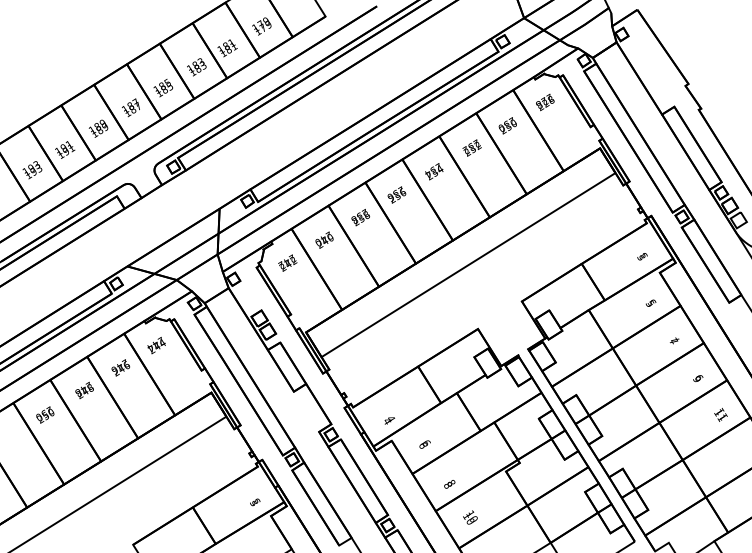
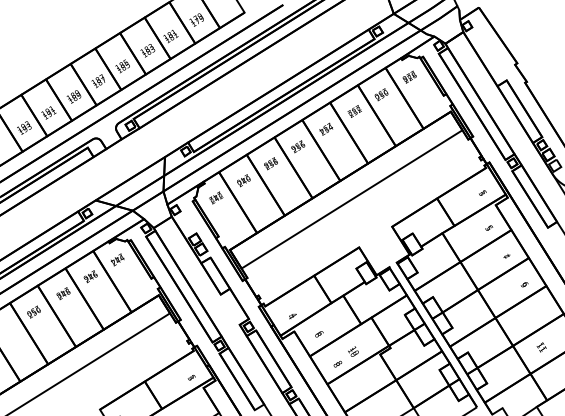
text: (720, 414) -> (541, 347), moved
text: (470, 517) -> (353, 351), moved

